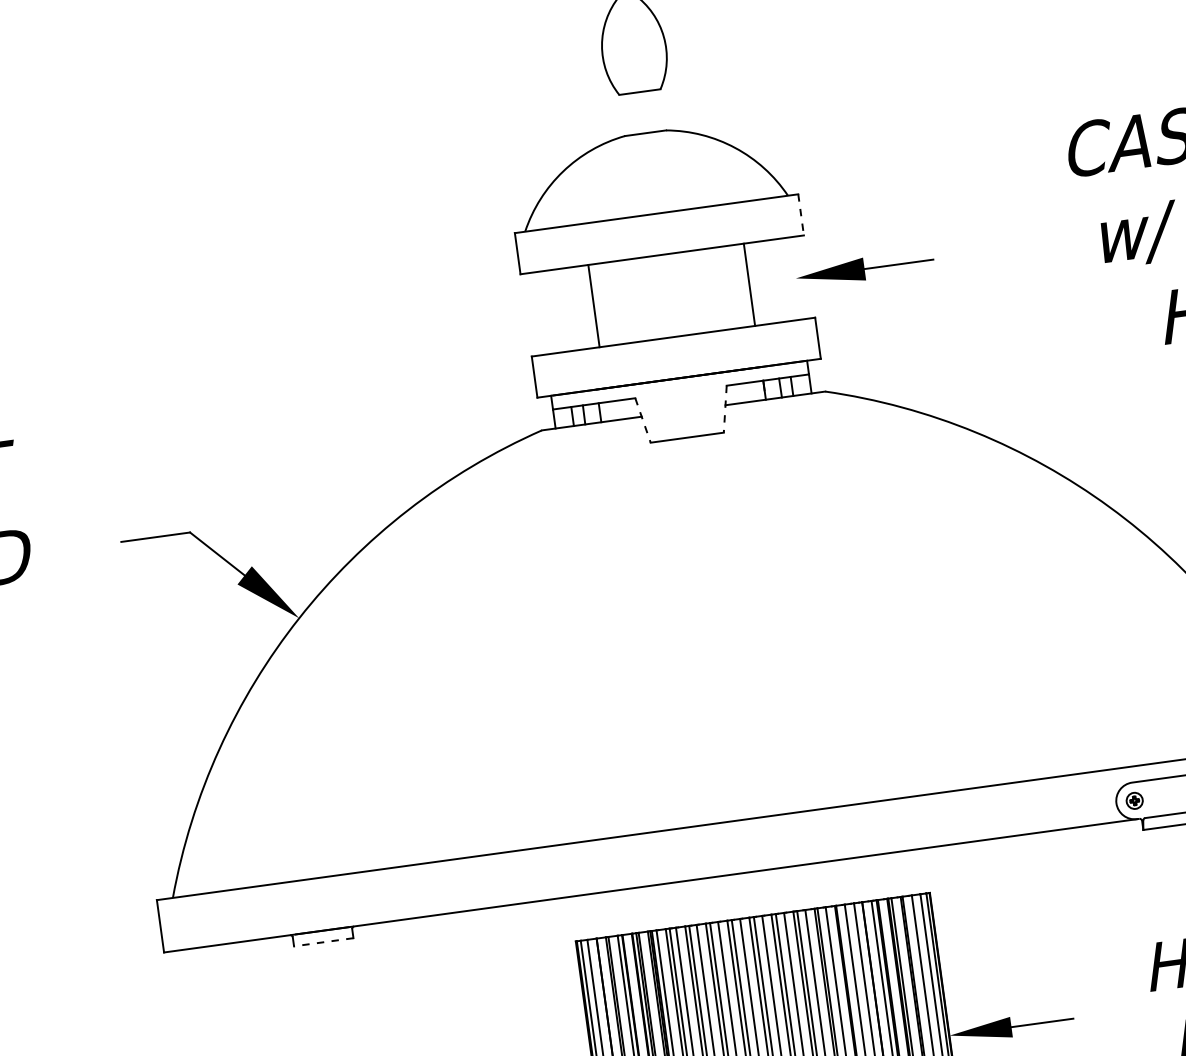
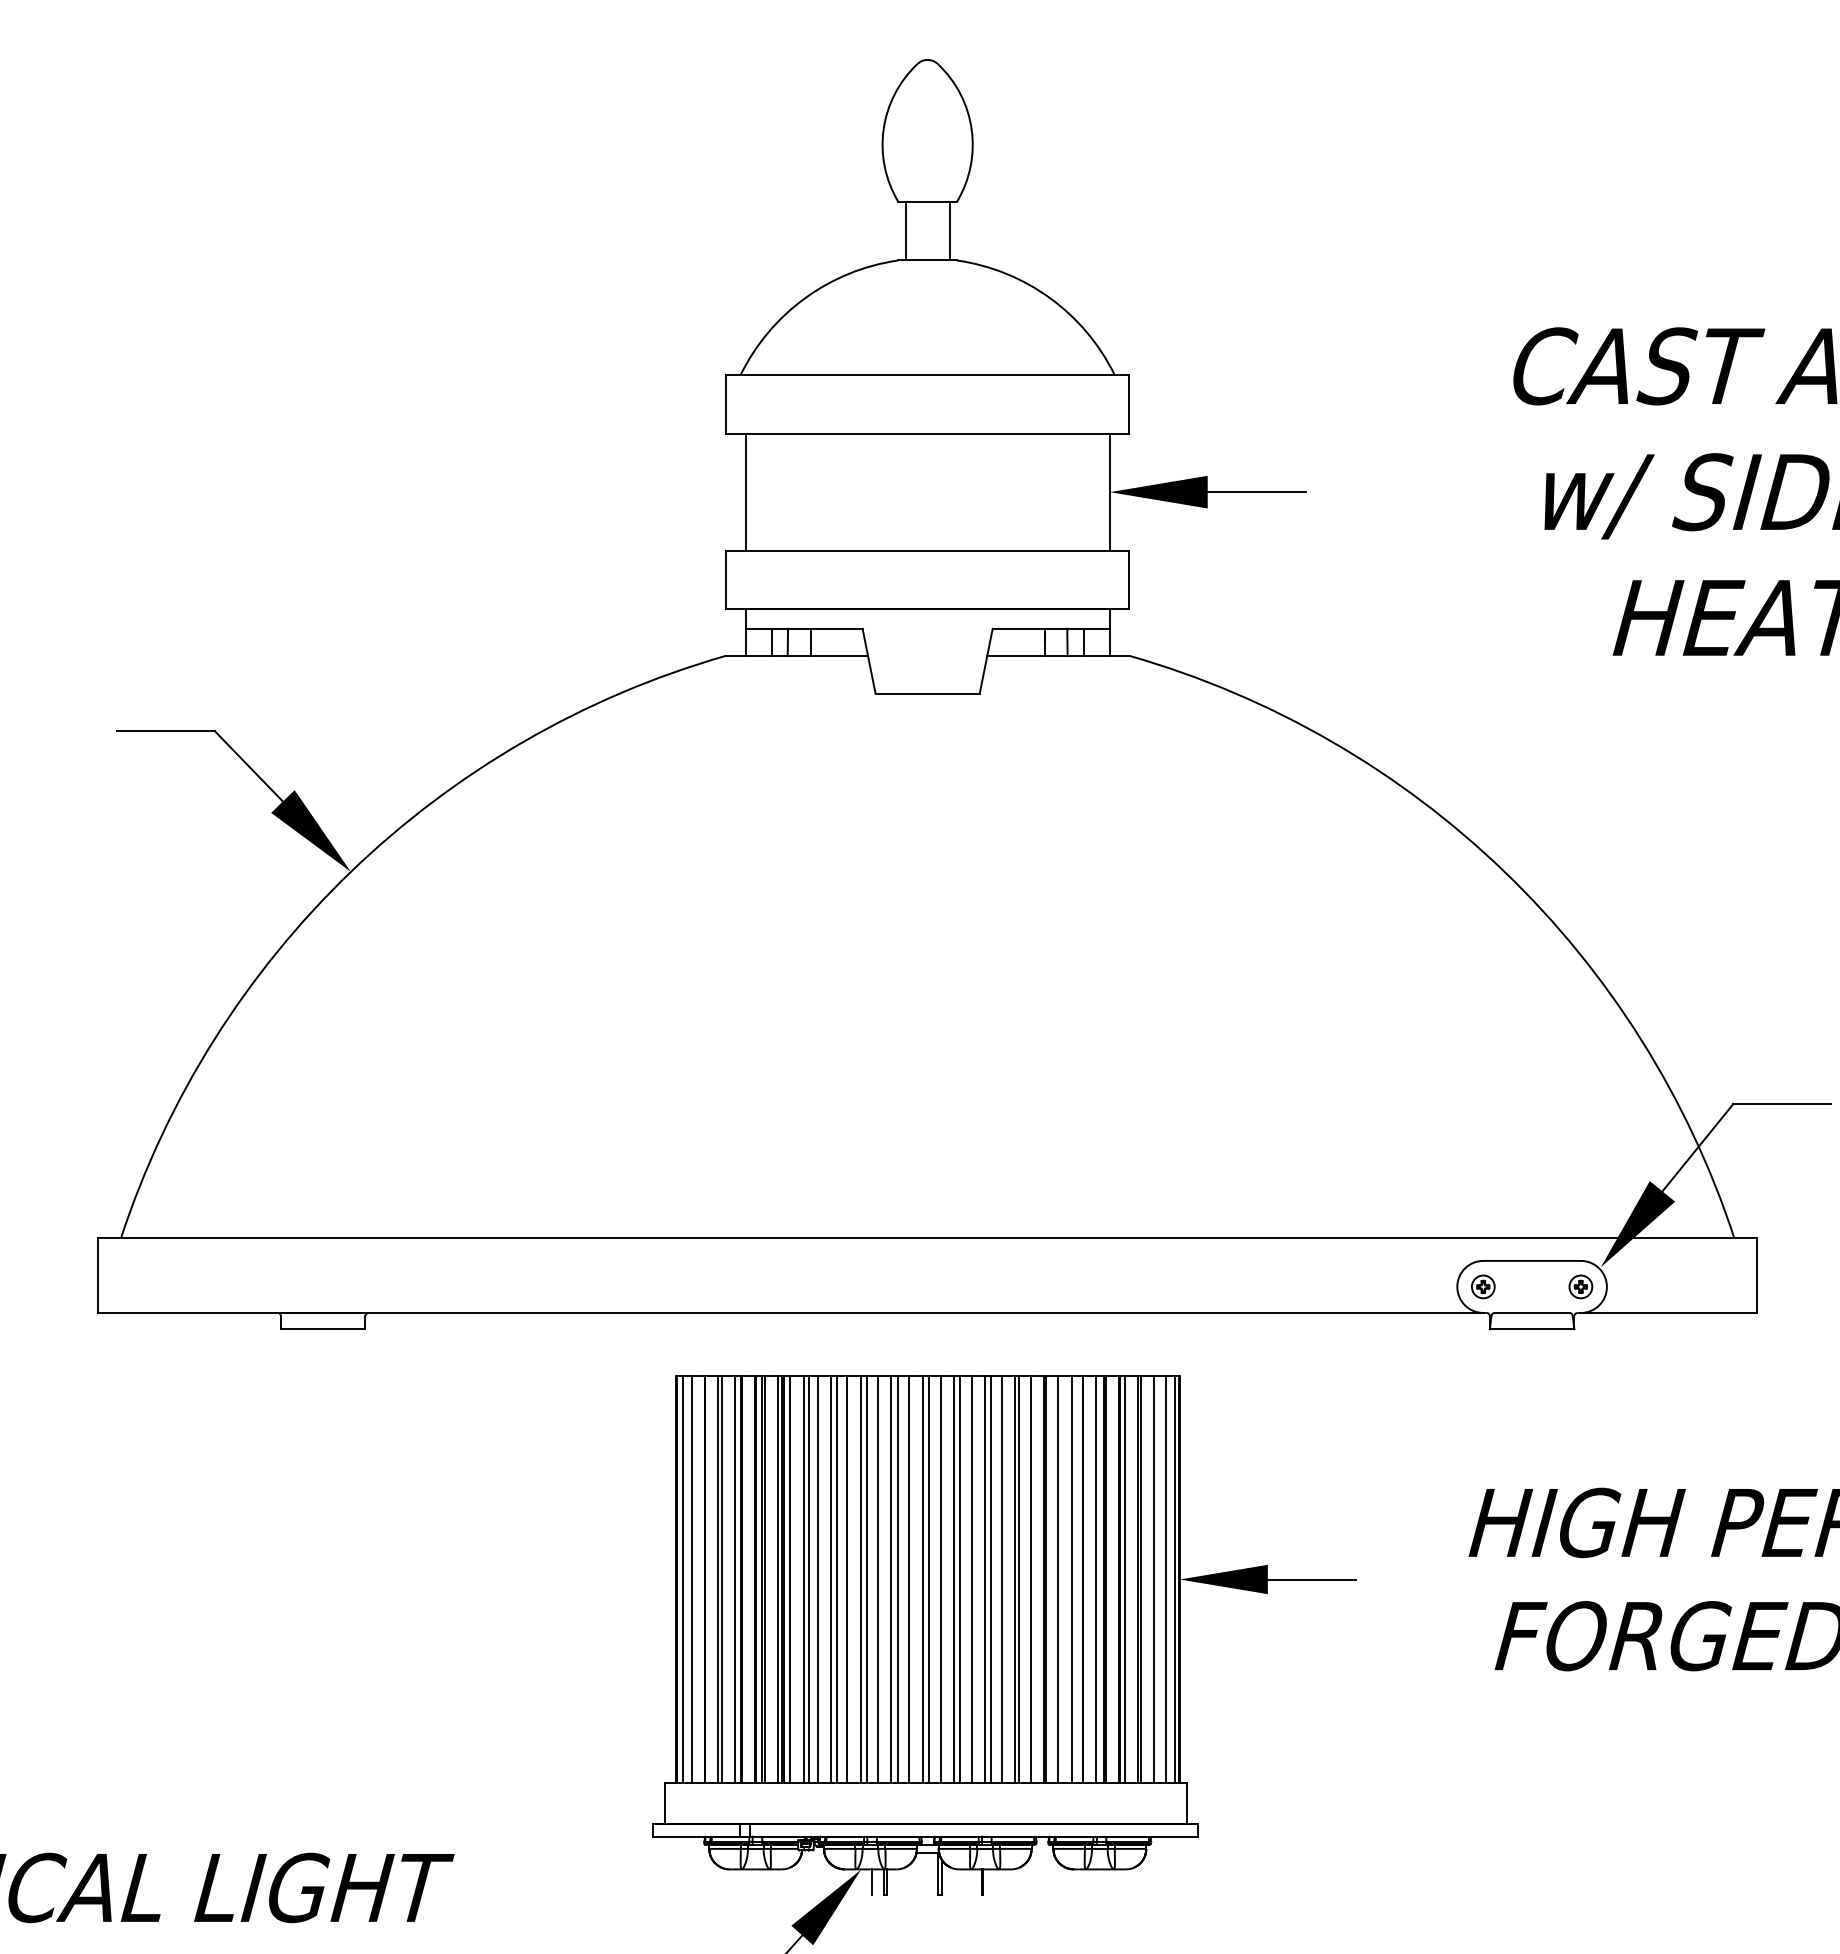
line: (658, 110) -> (949, 230), added
line: (627, 114) -> (905, 230), added
line: (801, 214) -> (1129, 404), dashed -> solid
line: (749, 284) -> (1109, 491), moved
line: (593, 305) -> (745, 491), moved
line: (725, 409) -> (986, 661), dashed -> solid
line: (643, 420) -> (869, 661), dashed -> solid
line: (323, 942) -> (322, 1329), dashed -> solid

